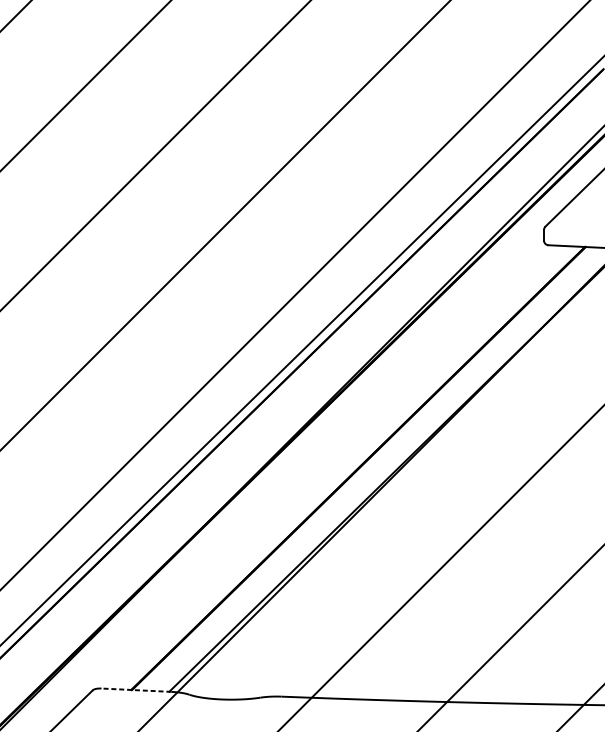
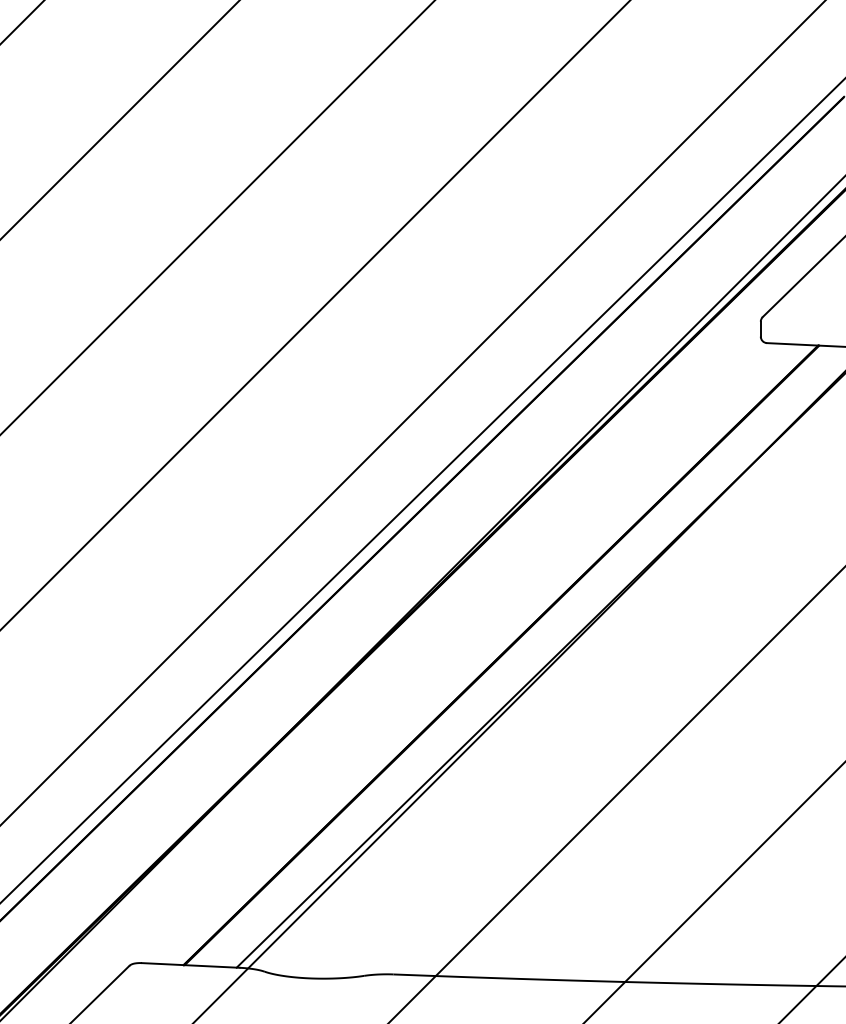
line: (136, 690) -> (190, 965), dashed -> solid

